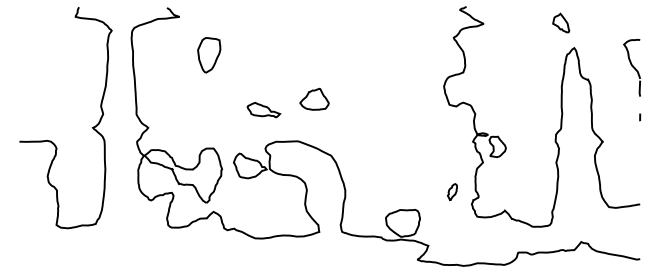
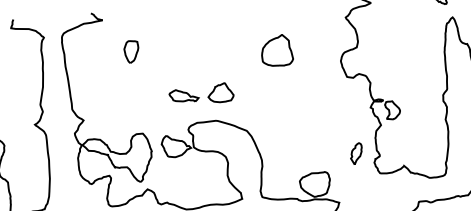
part: (208, 55) -> (131, 52), size x0.71
part: (372, 68) -> (276, 50), added
part: (314, 98) -> (220, 92), moved
part: (452, 191) -> (356, 153), size x1.43

